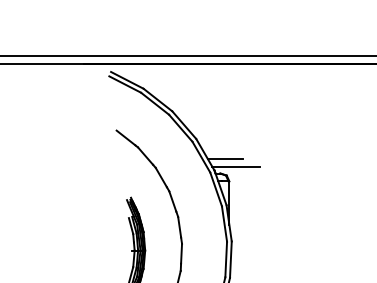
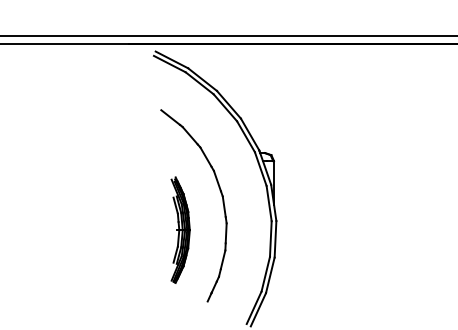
line: (224, 158) -> (269, 138), removed
line: (235, 166) -> (280, 146), removed

